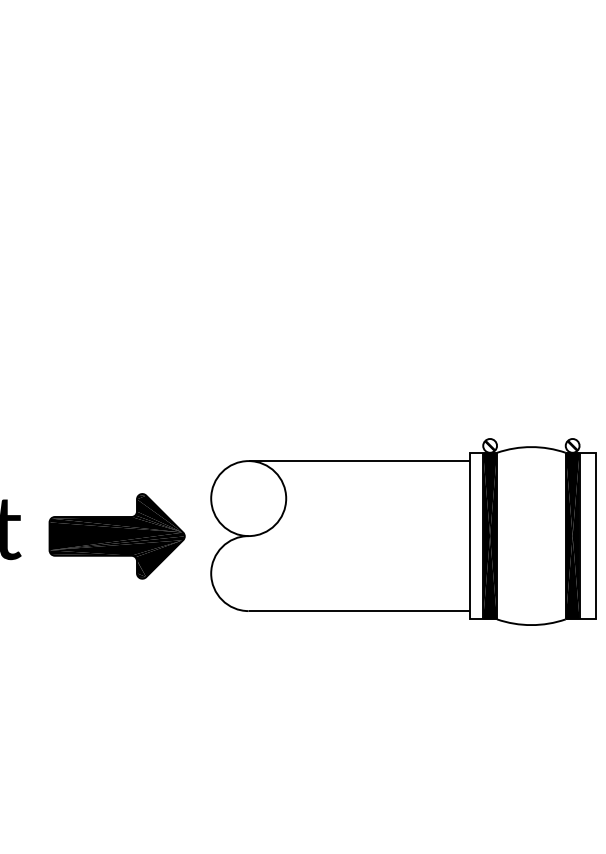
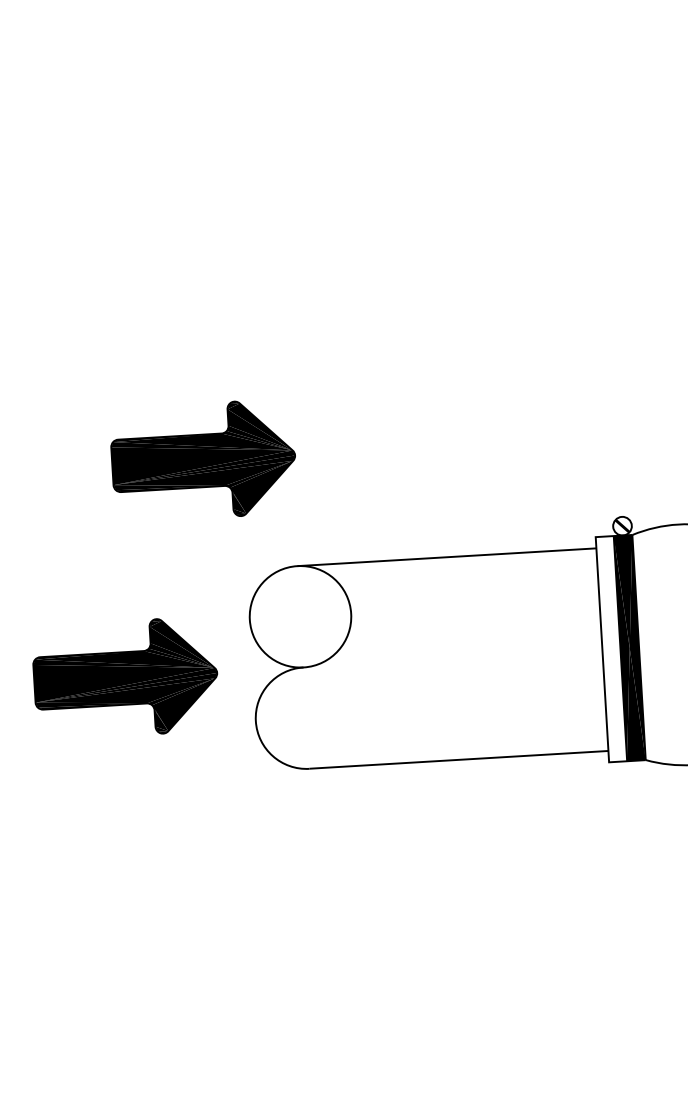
part: (183, 379) -> (202, 461), added

